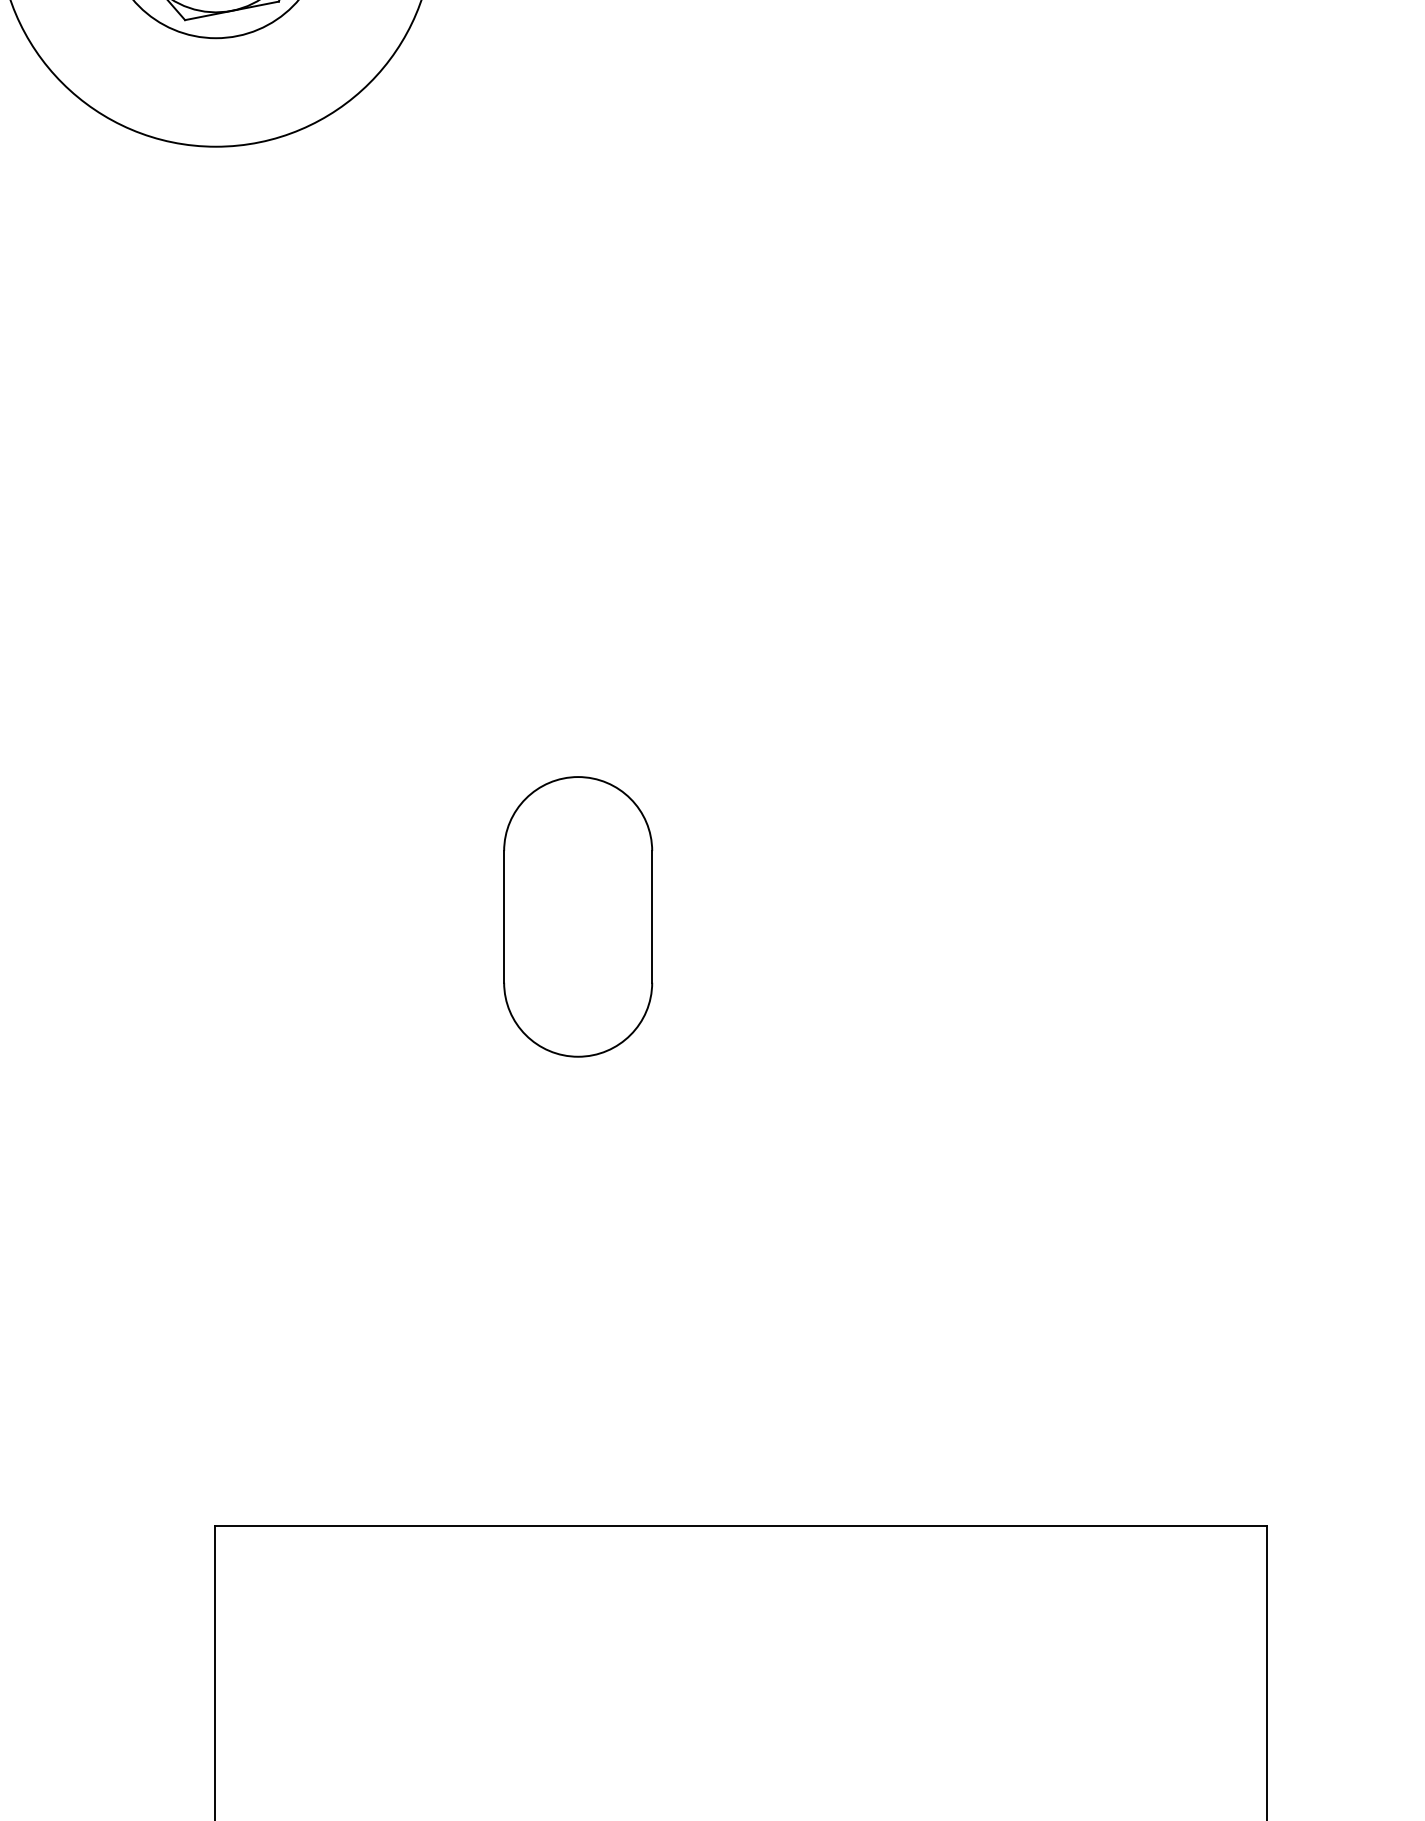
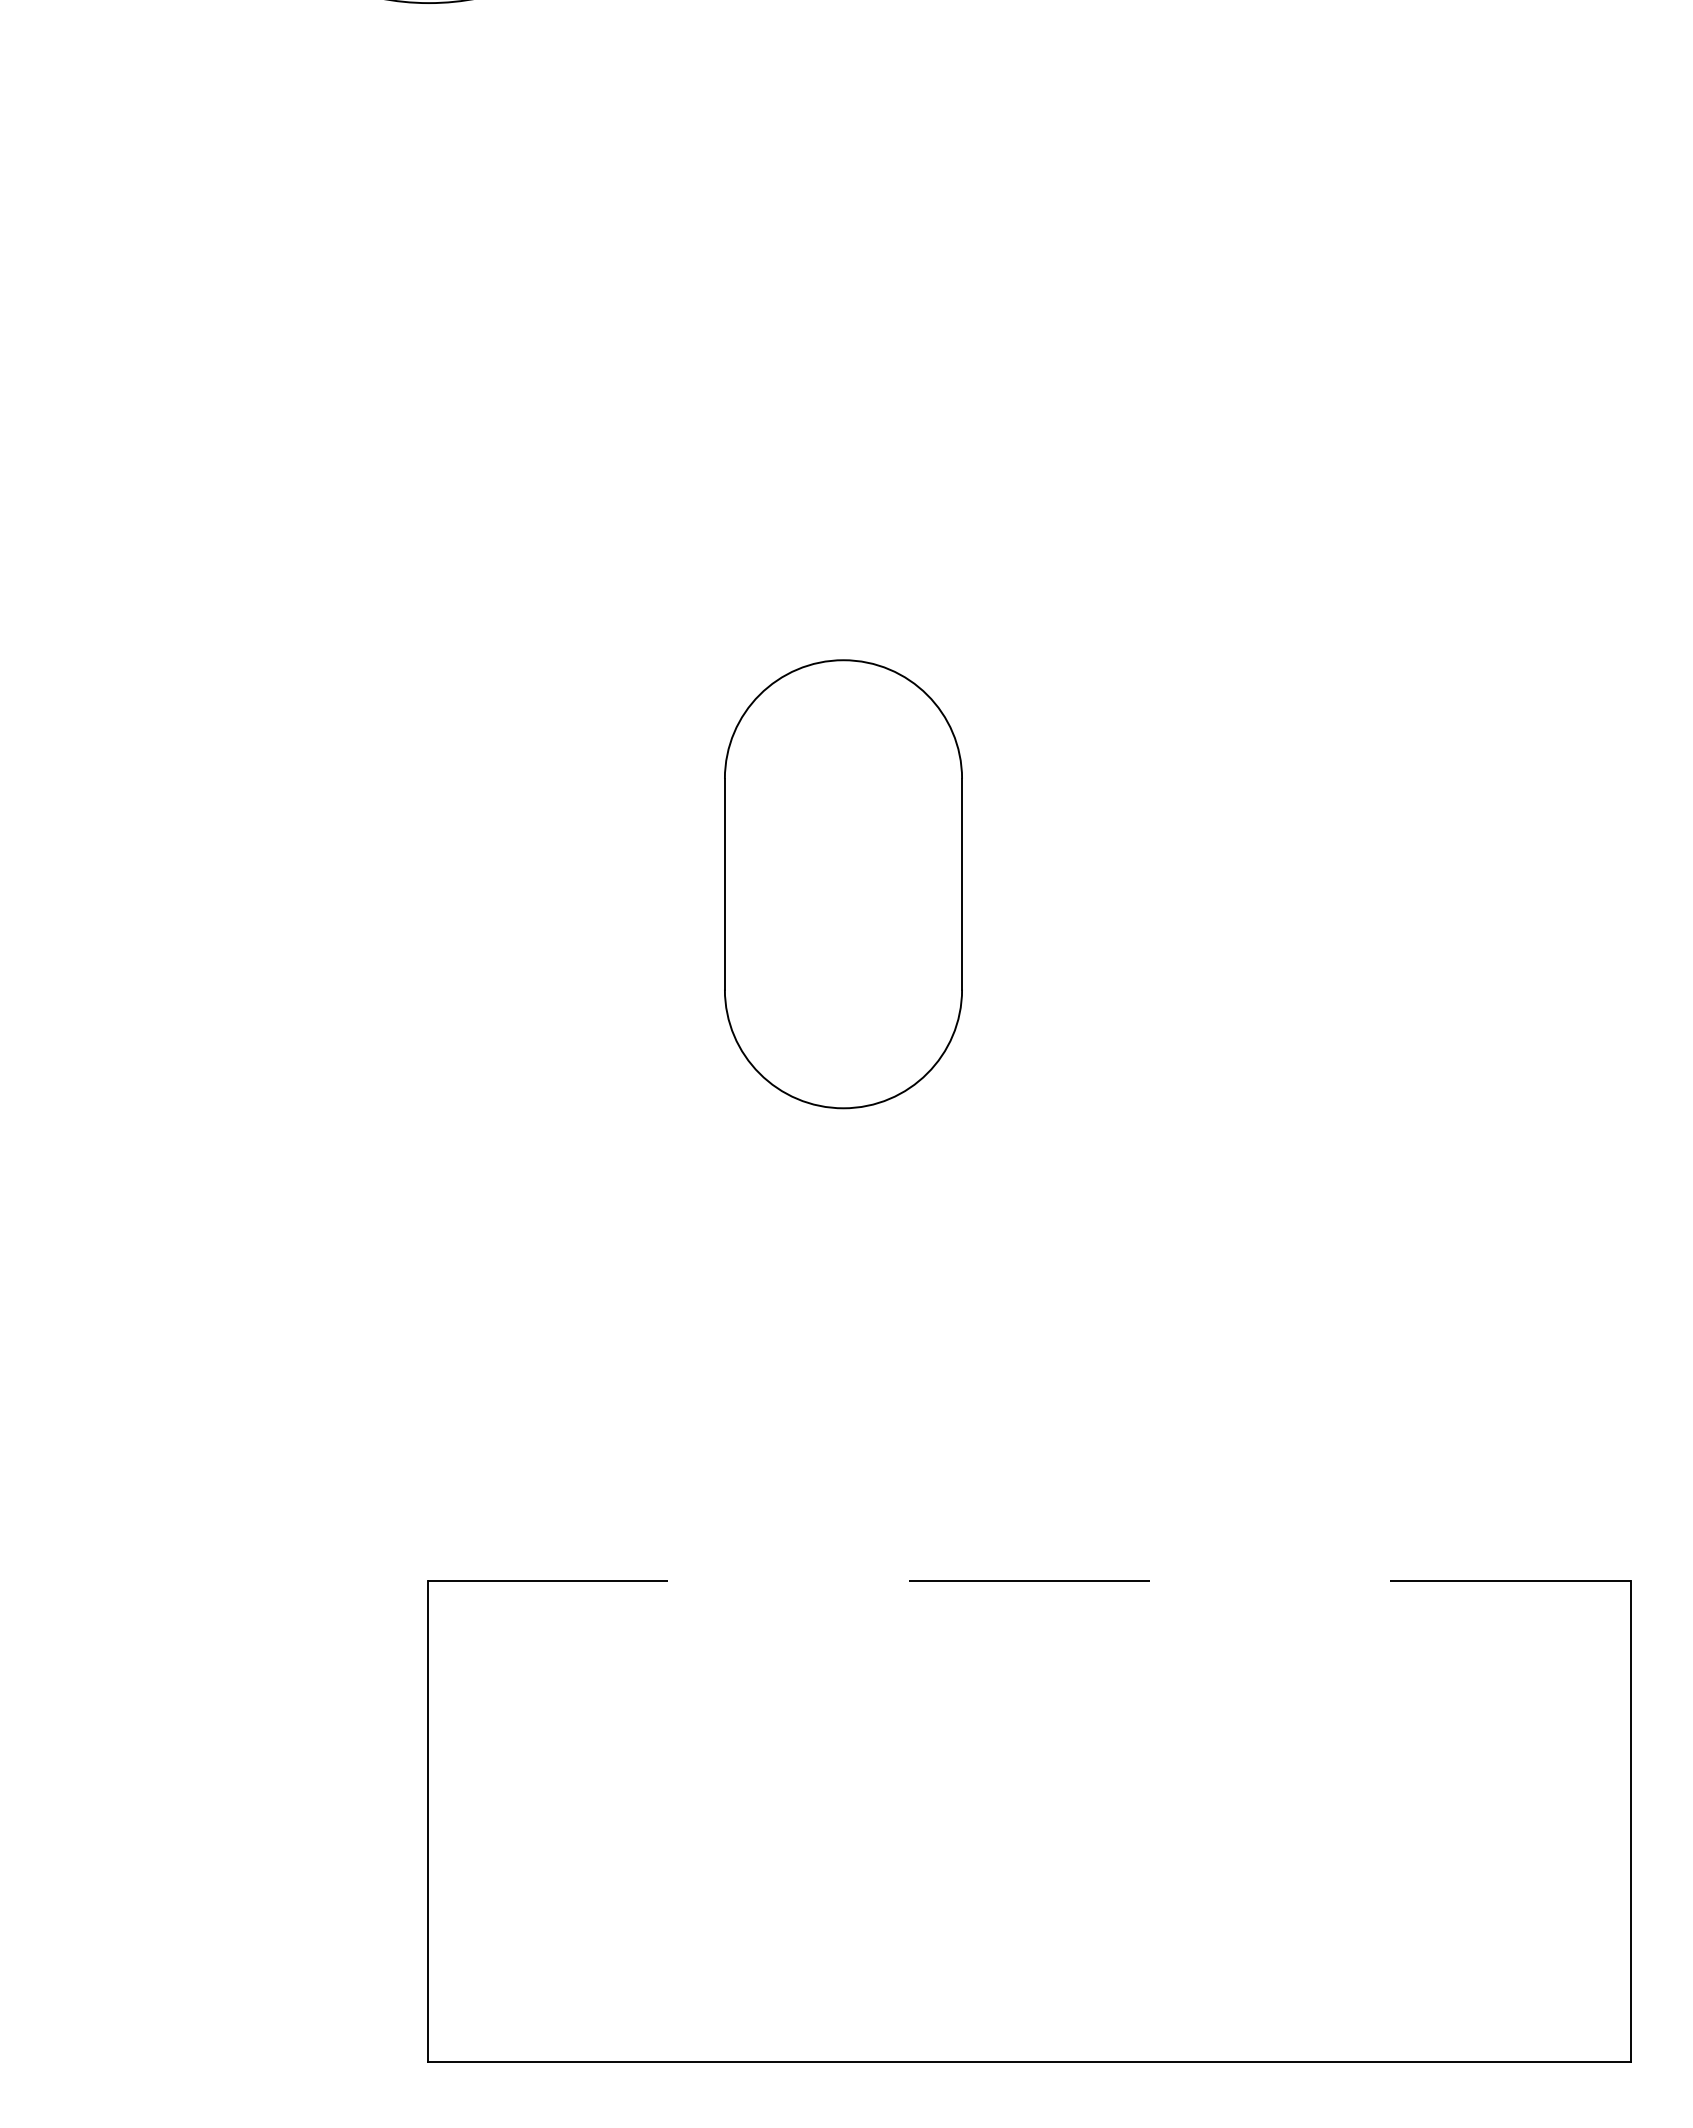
part: (577, 917) -> (842, 884), size x1.4
line: (740, 1525) -> (1029, 1580), solid -> dashed

